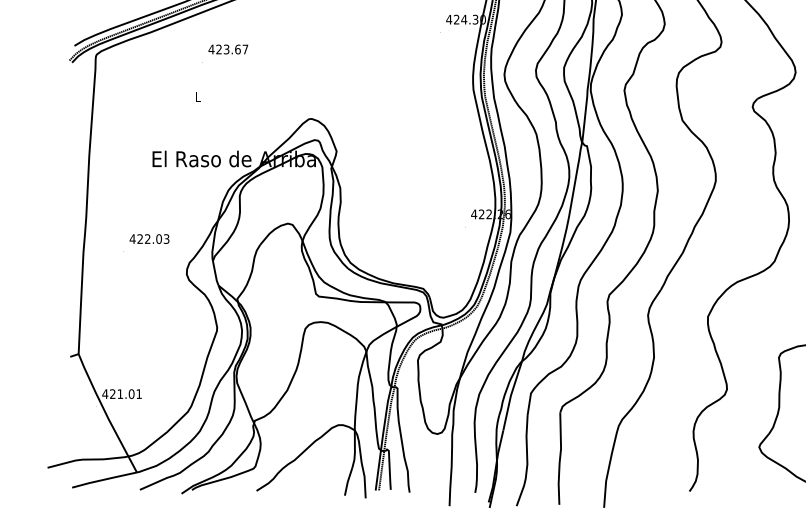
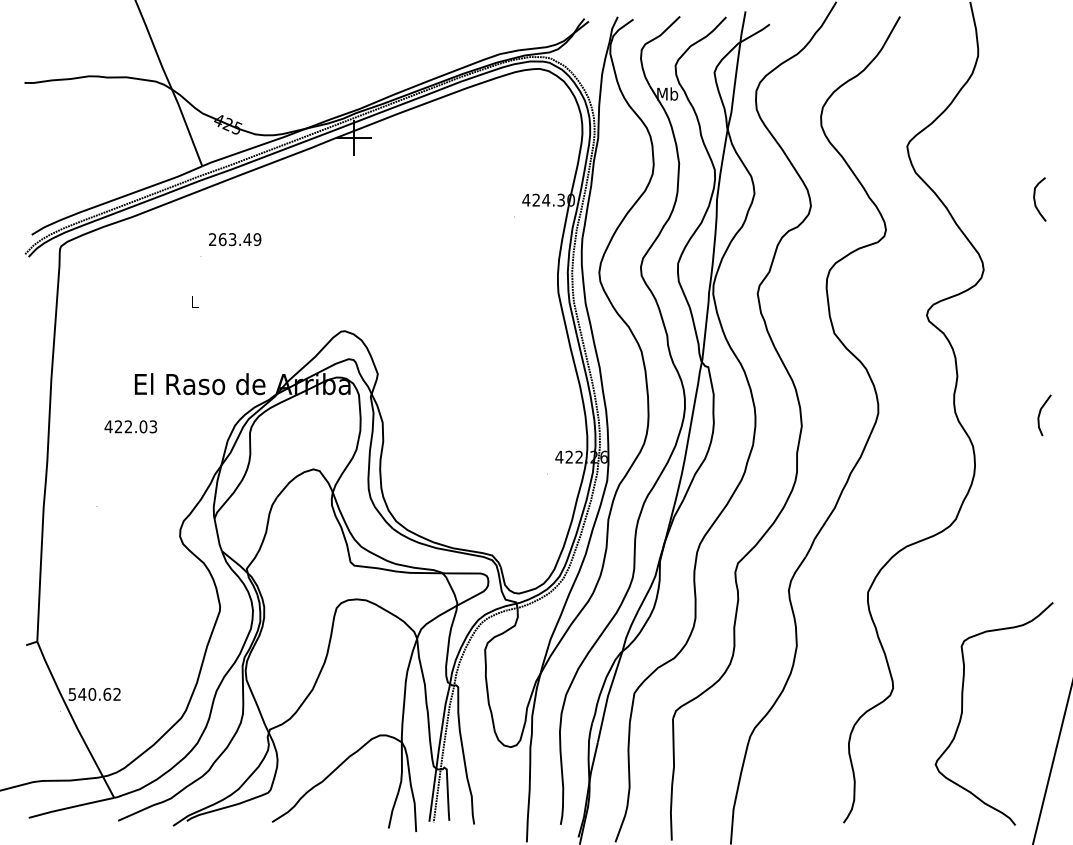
text: (228, 49) -> (234, 239), 423.67 -> 263.49
text: (149, 238) -> (130, 426), moved
text: (121, 394) -> (94, 694), 421.01 -> 540.62

